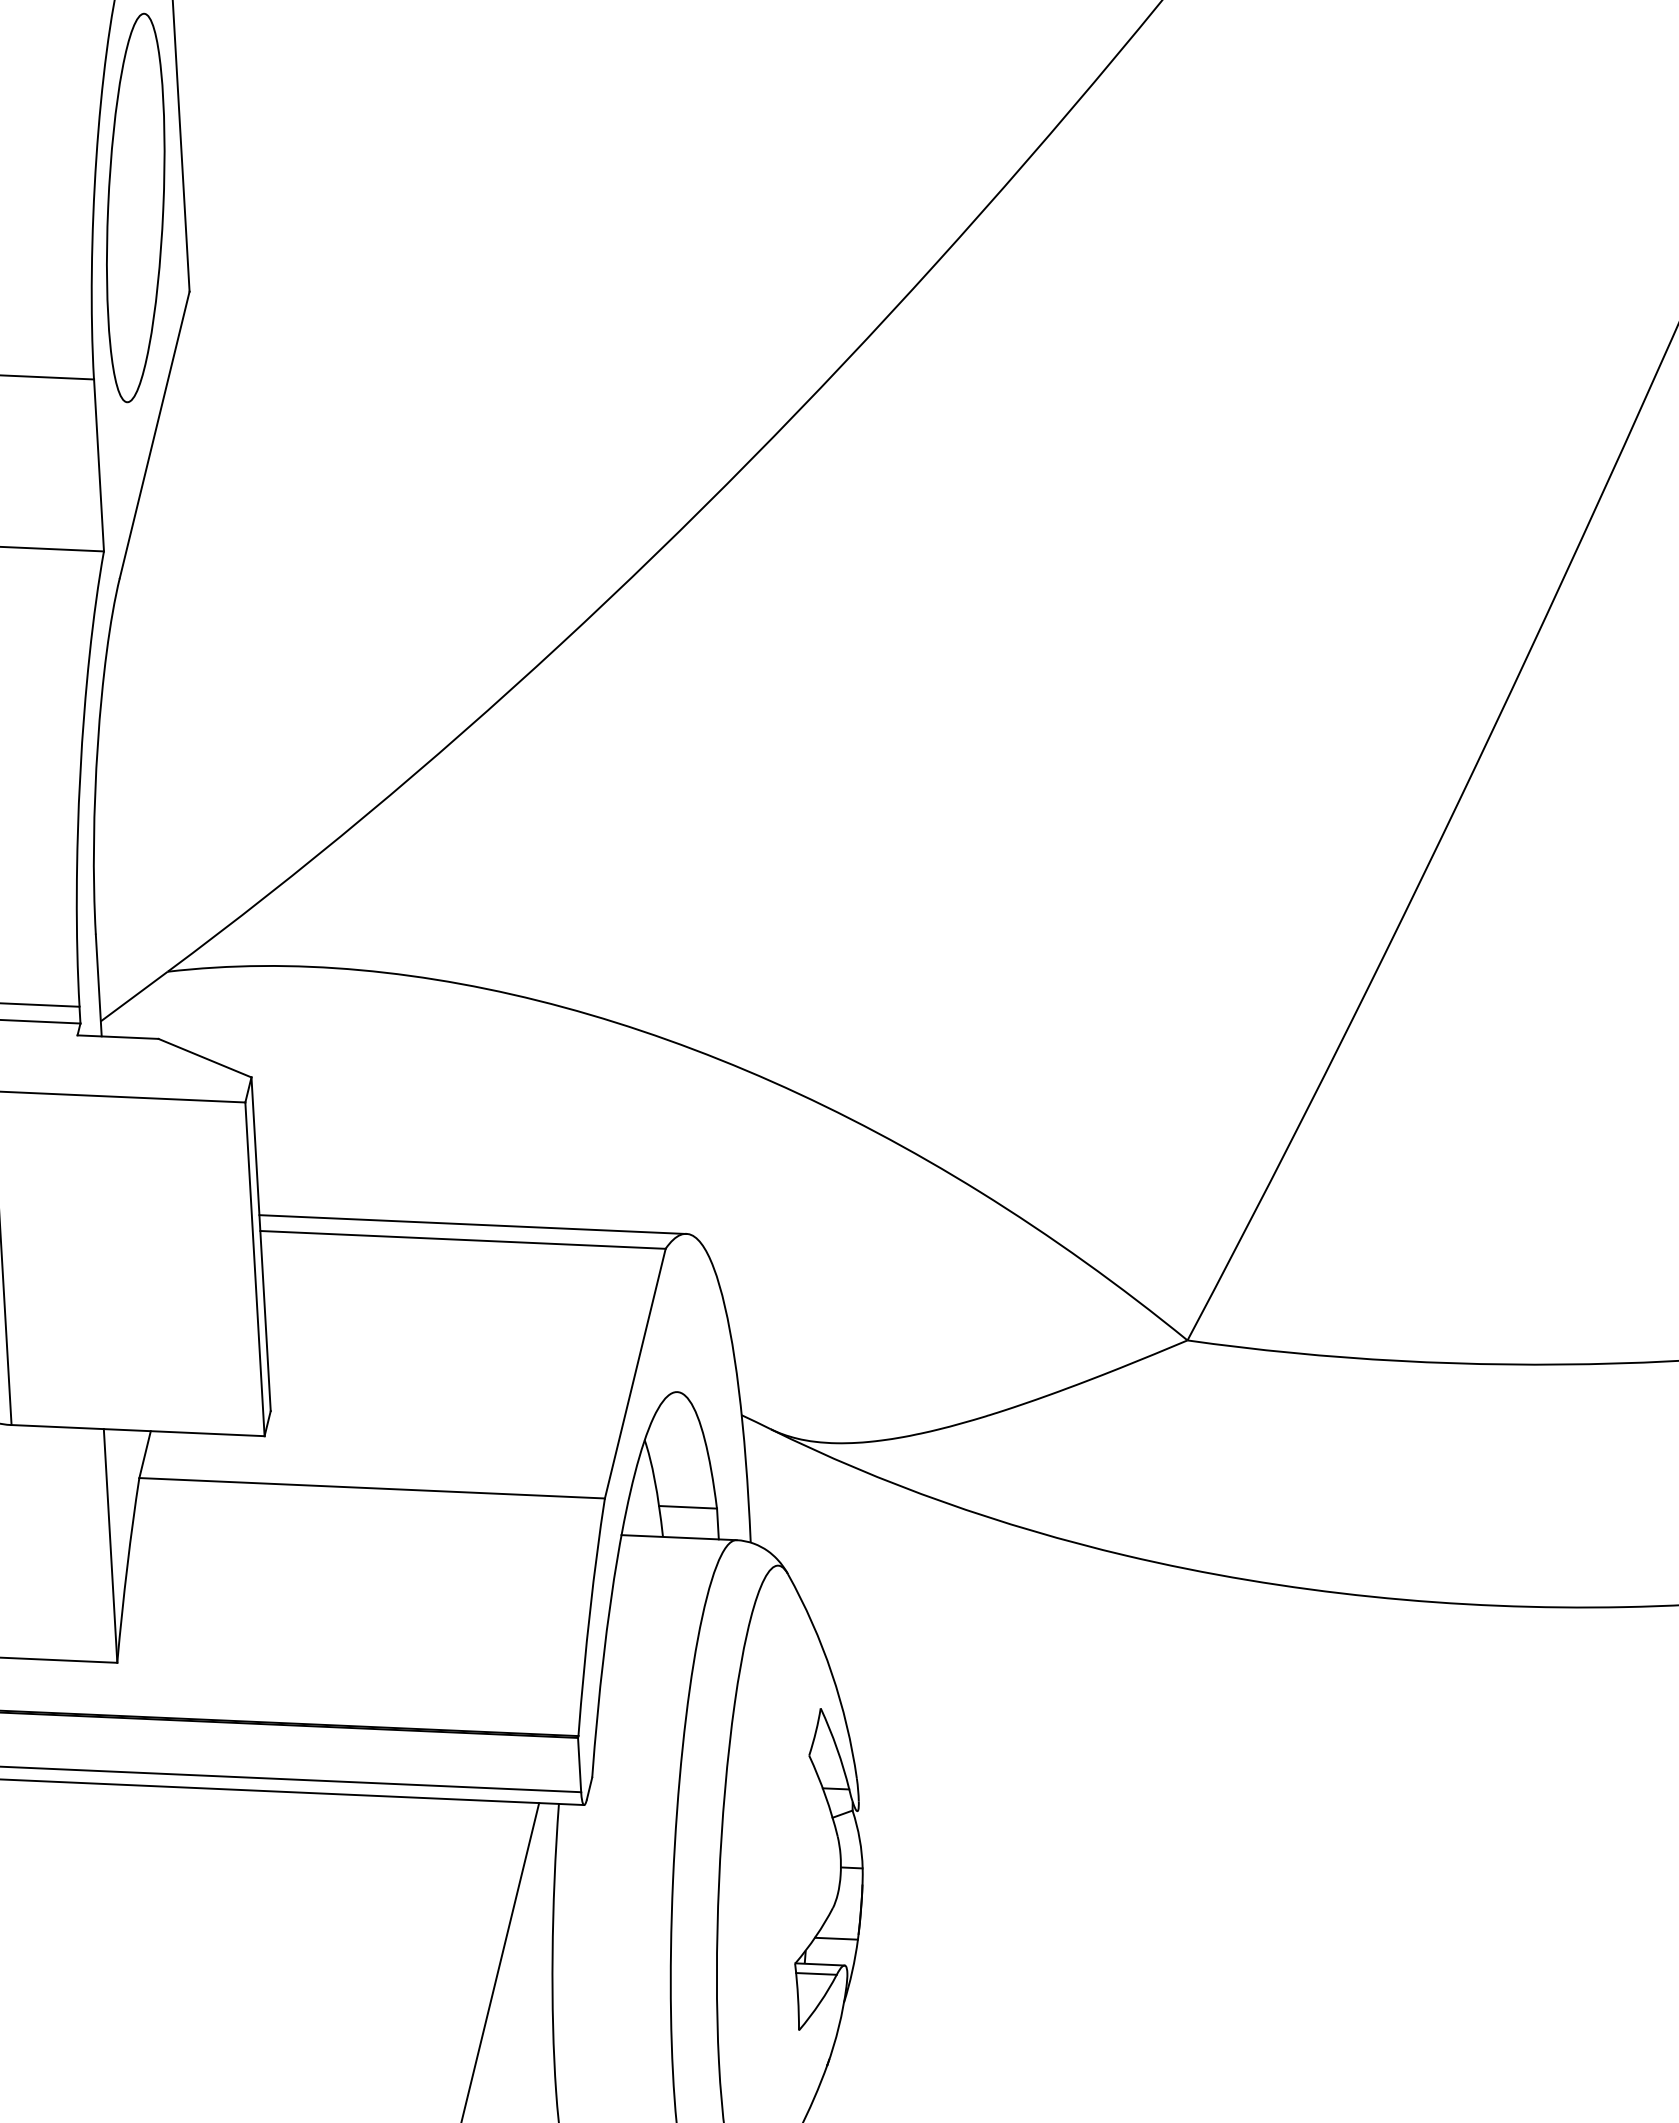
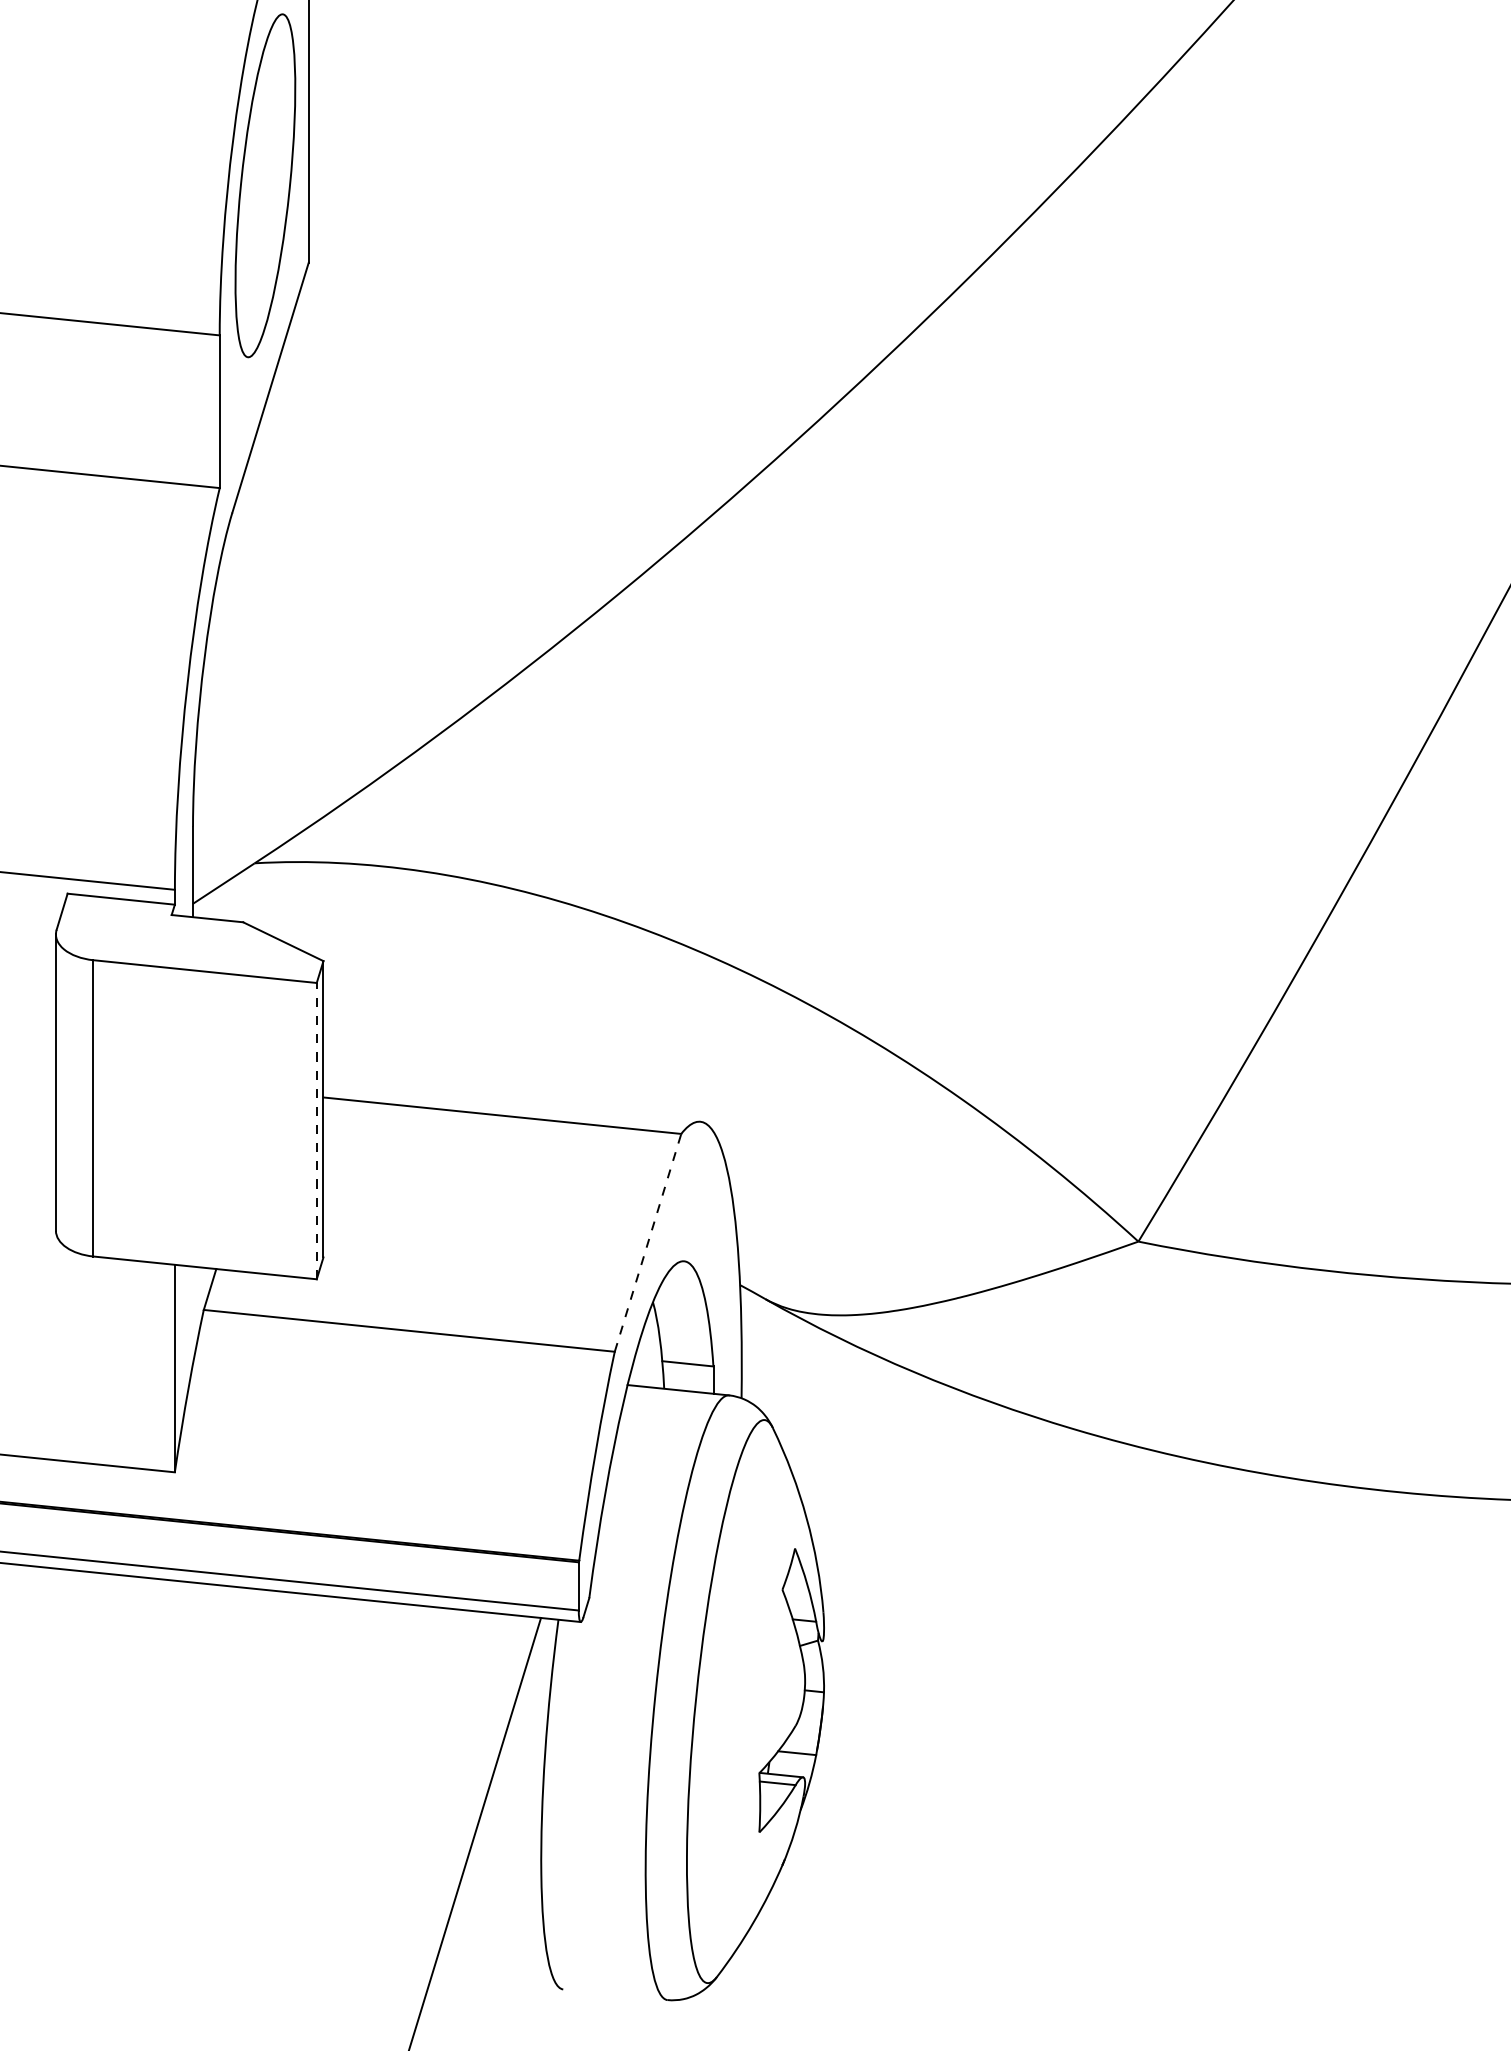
line: (472, 1224) -> (511, 1102), removed
line: (254, 1268) -> (316, 1130), solid -> dashed
line: (635, 1373) -> (648, 1242), solid -> dashed

